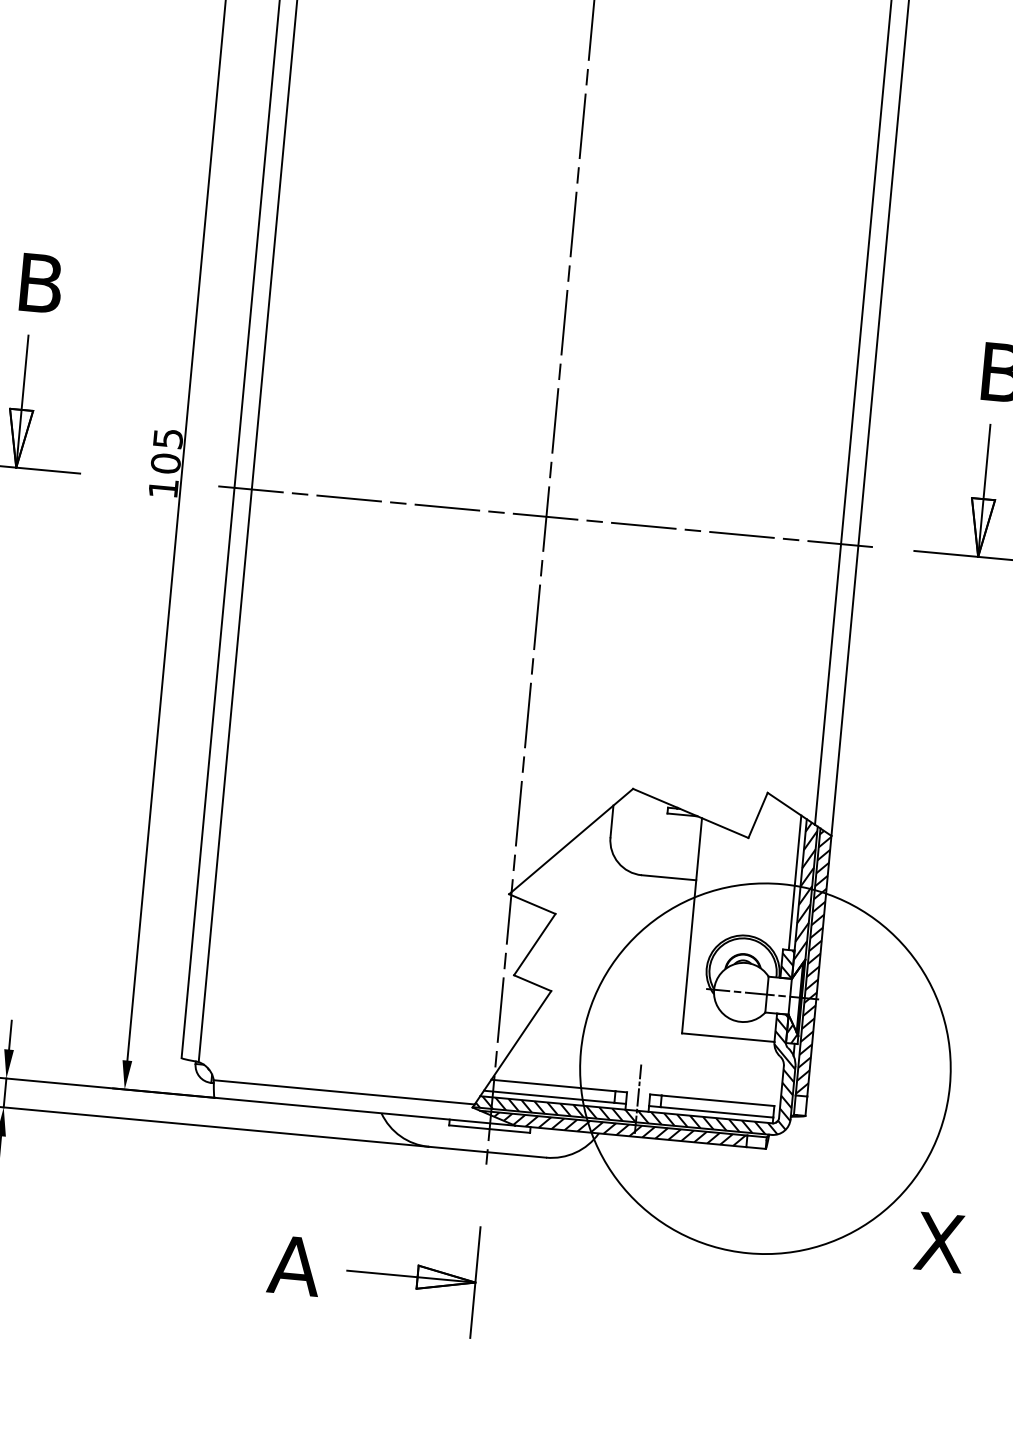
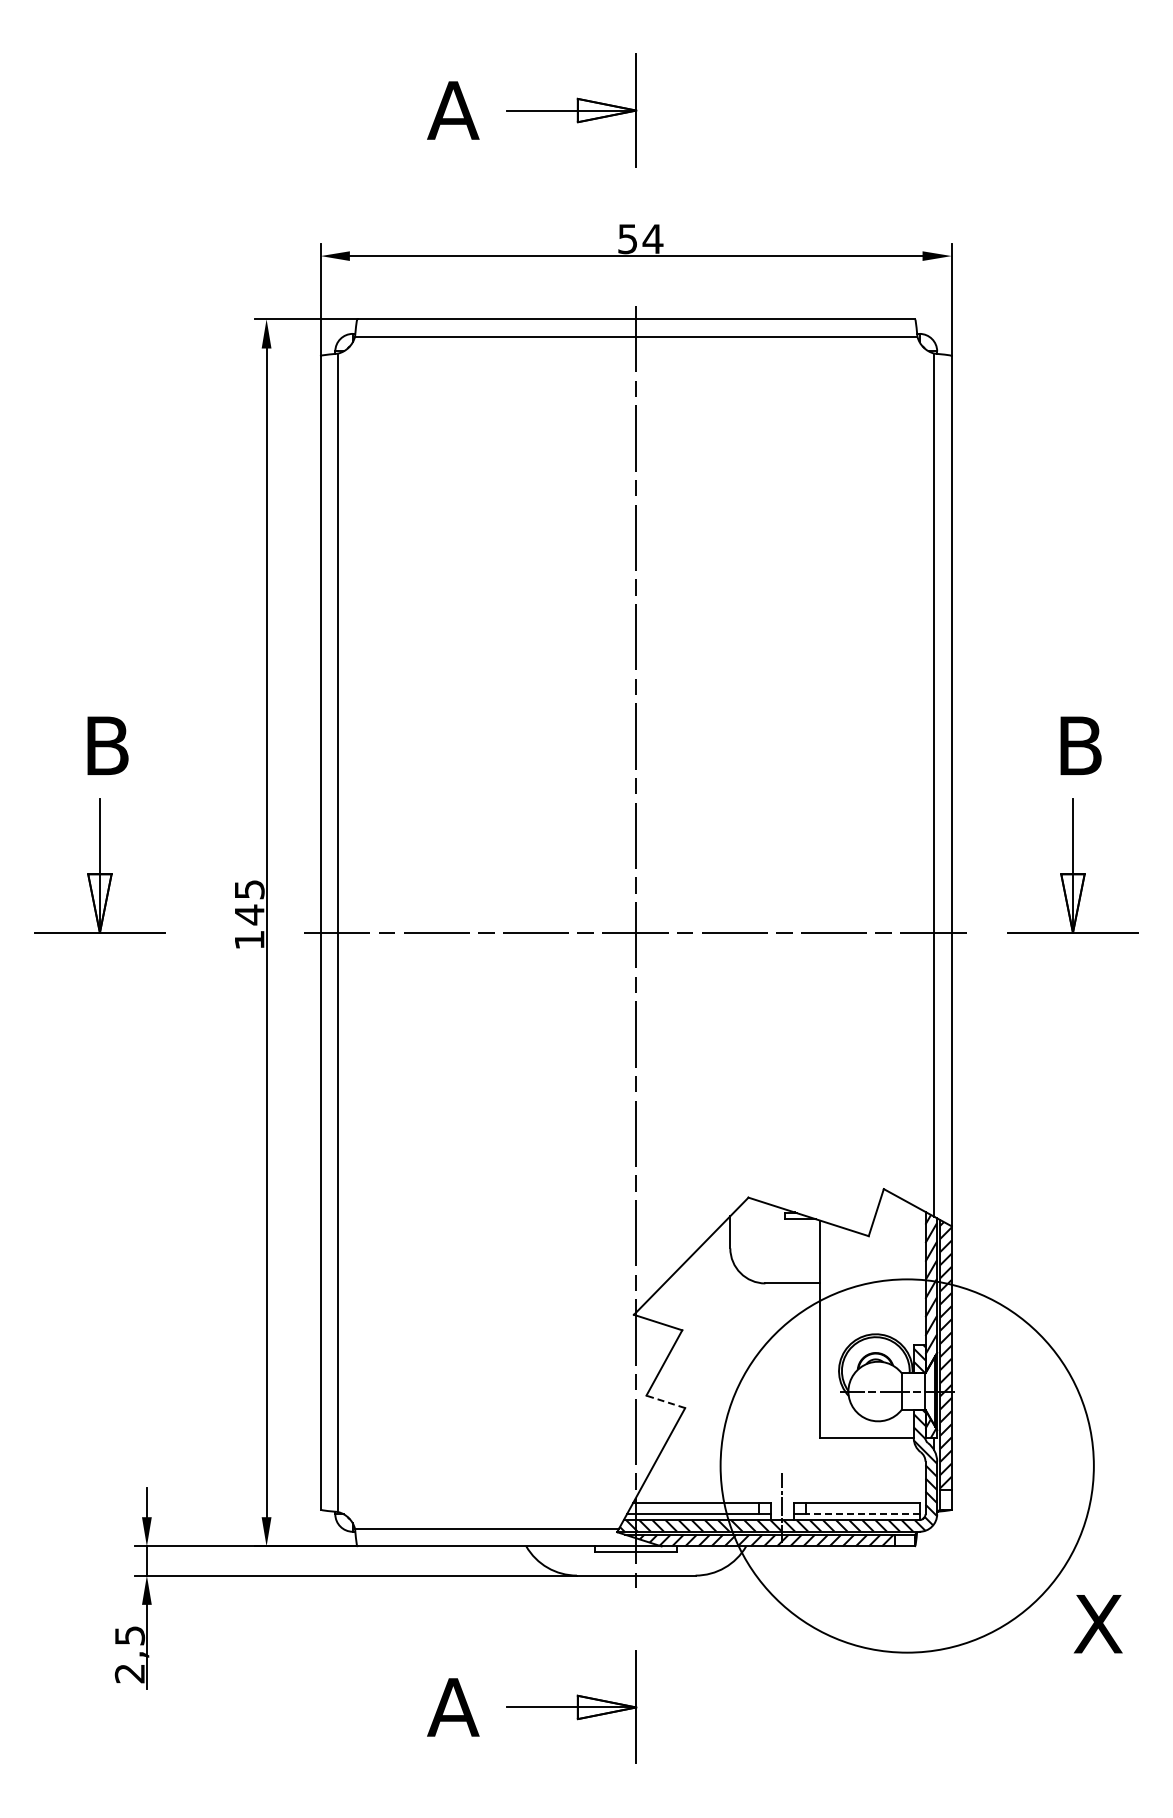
text: (165, 463) -> (249, 914), 105 -> 145
line: (794, 882) -> (919, 1276), removed
line: (532, 982) -> (665, 1401), solid -> dashed
line: (716, 1112) -> (862, 1514), solid -> dashed

